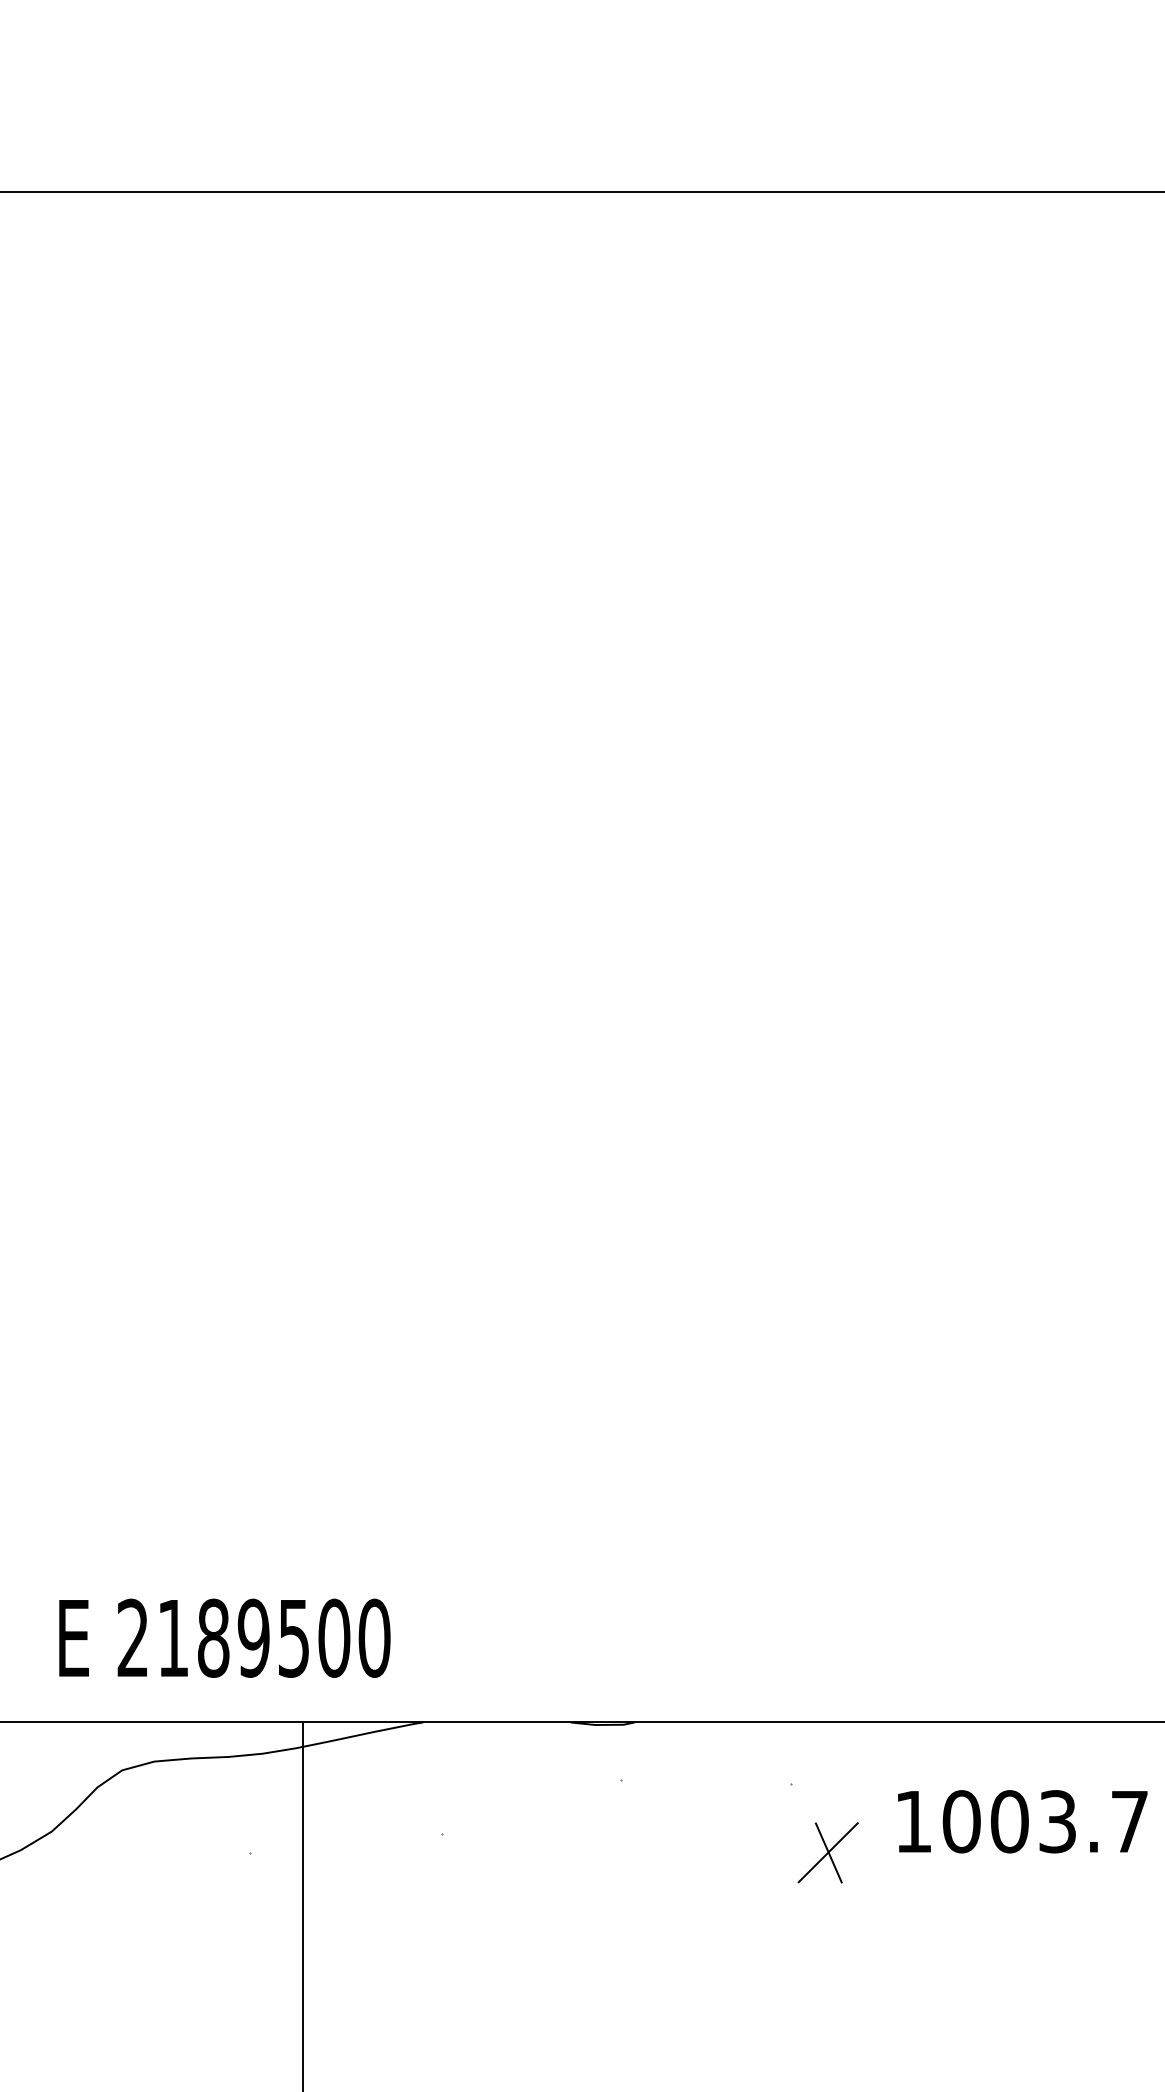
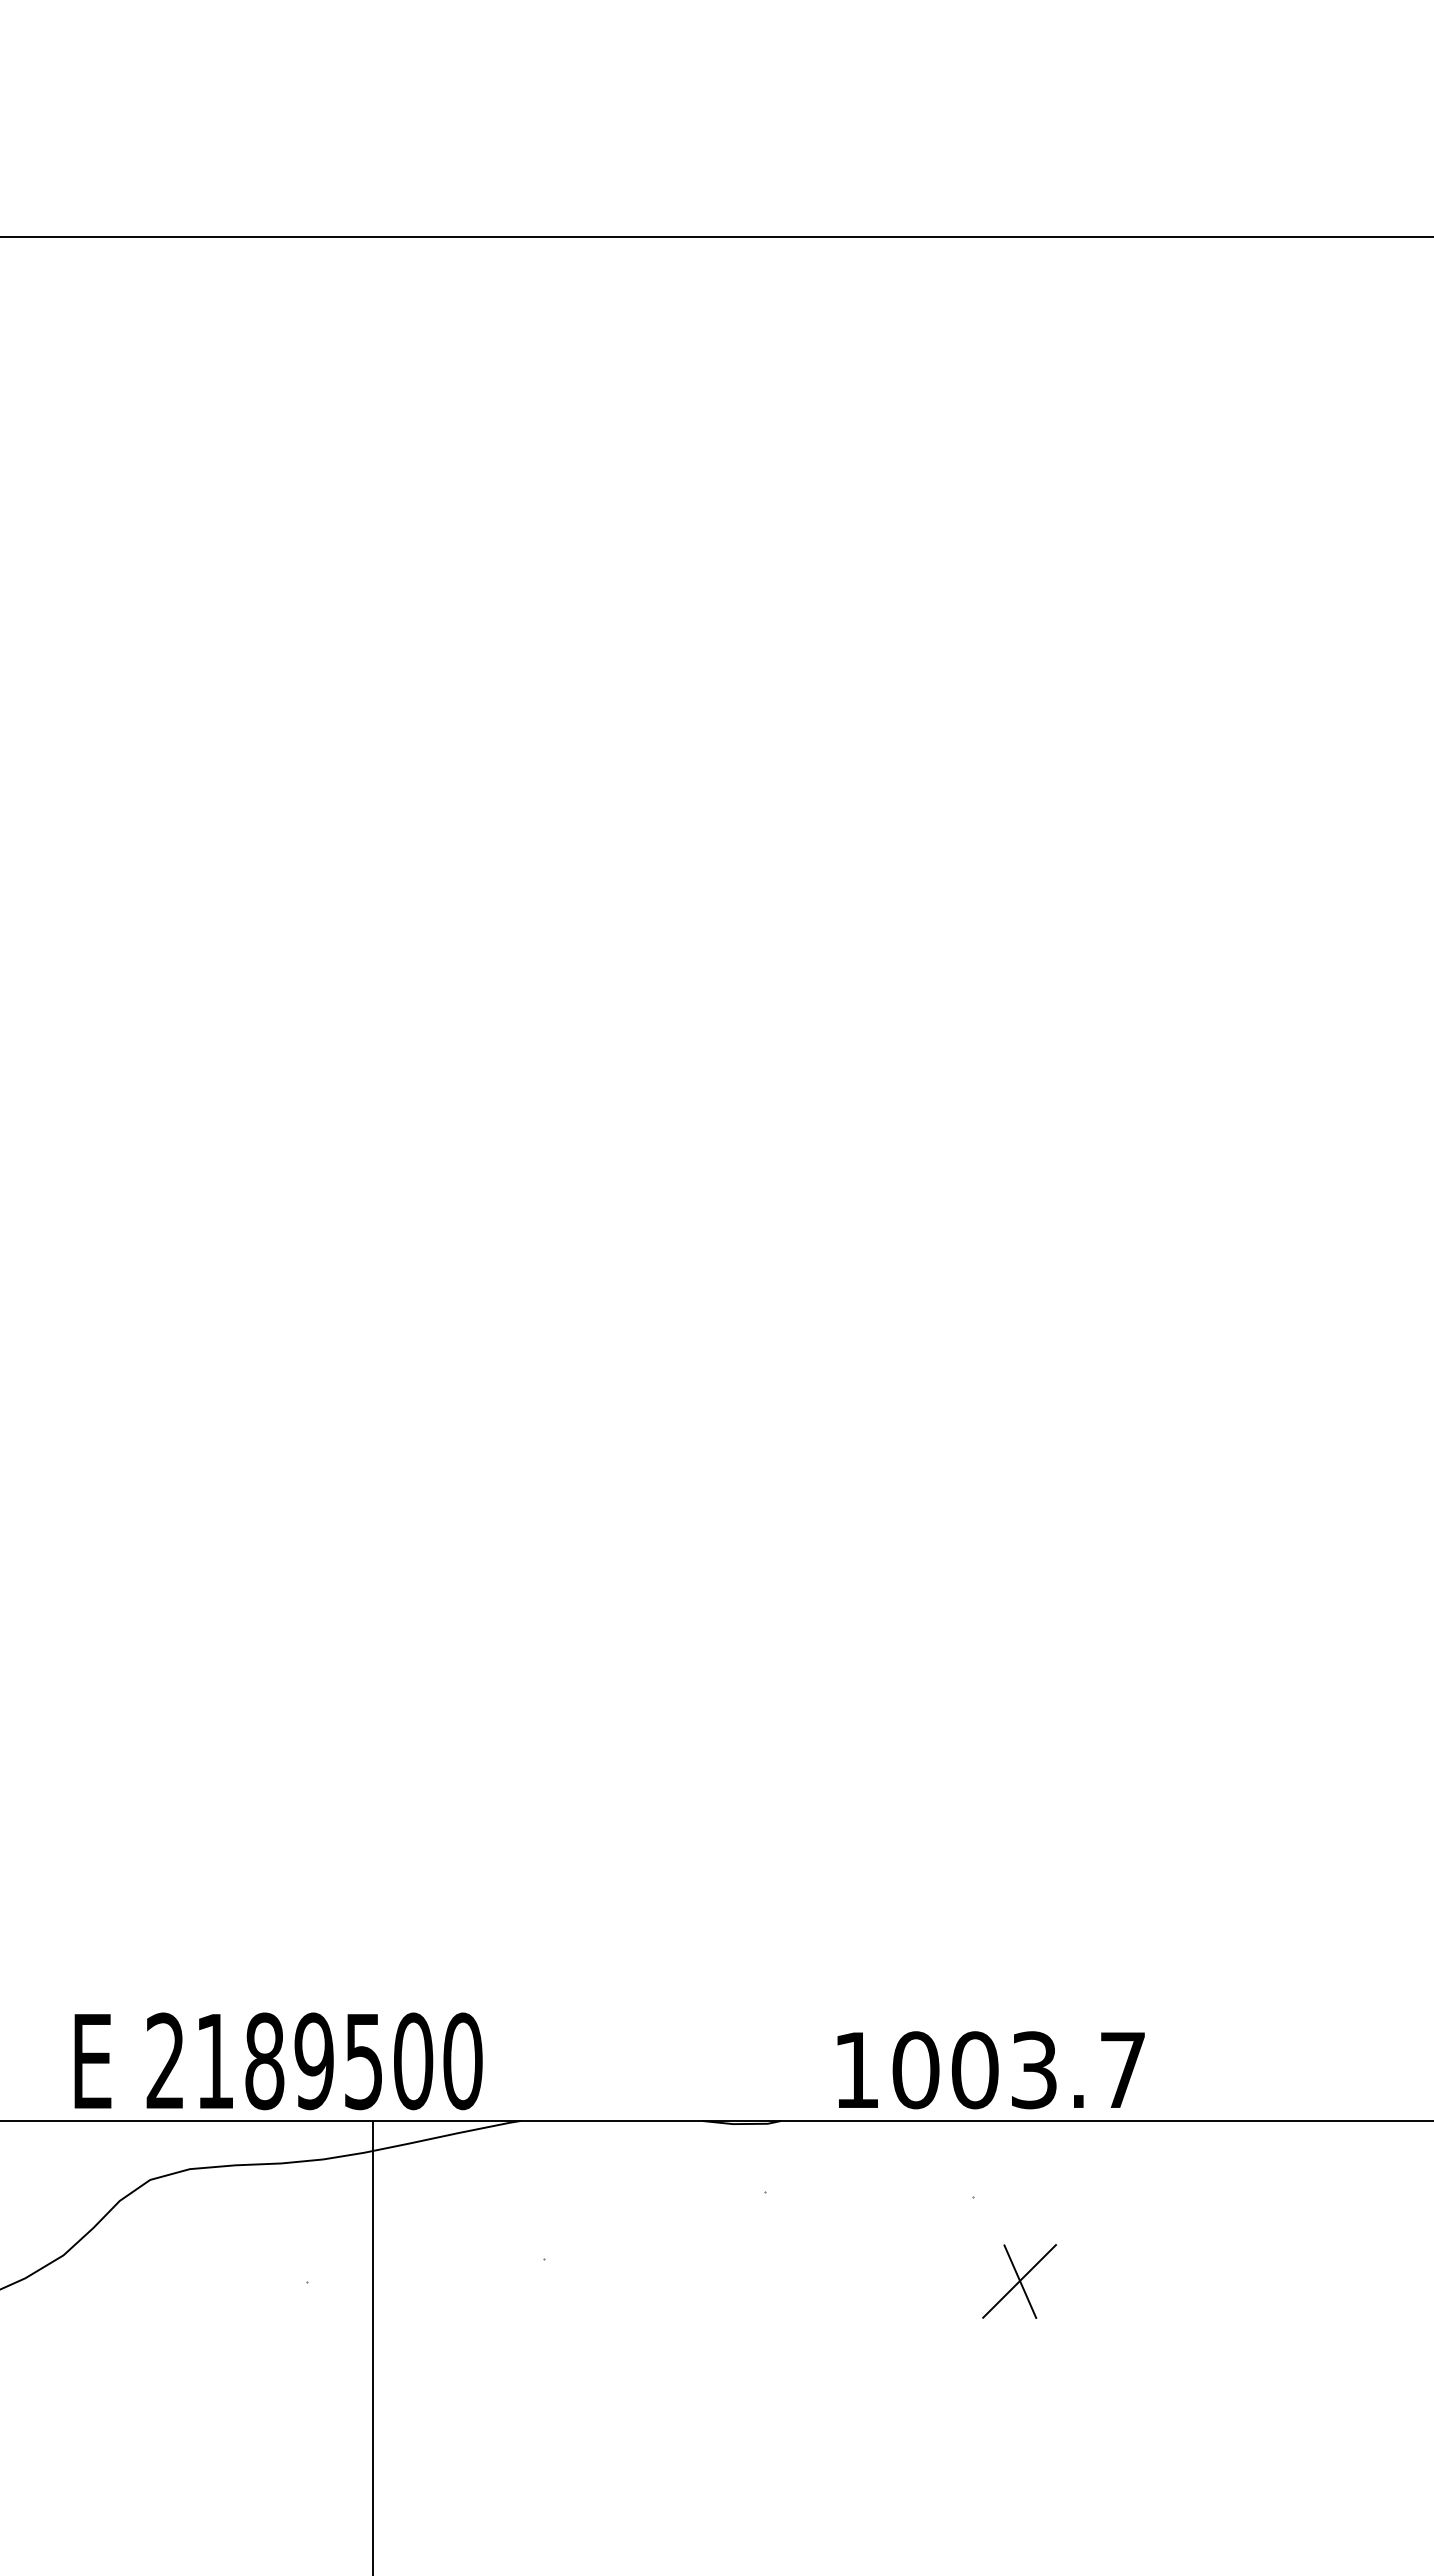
text: (224, 1638) -> (278, 2061), moved
text: (1022, 1821) -> (990, 2070), moved

